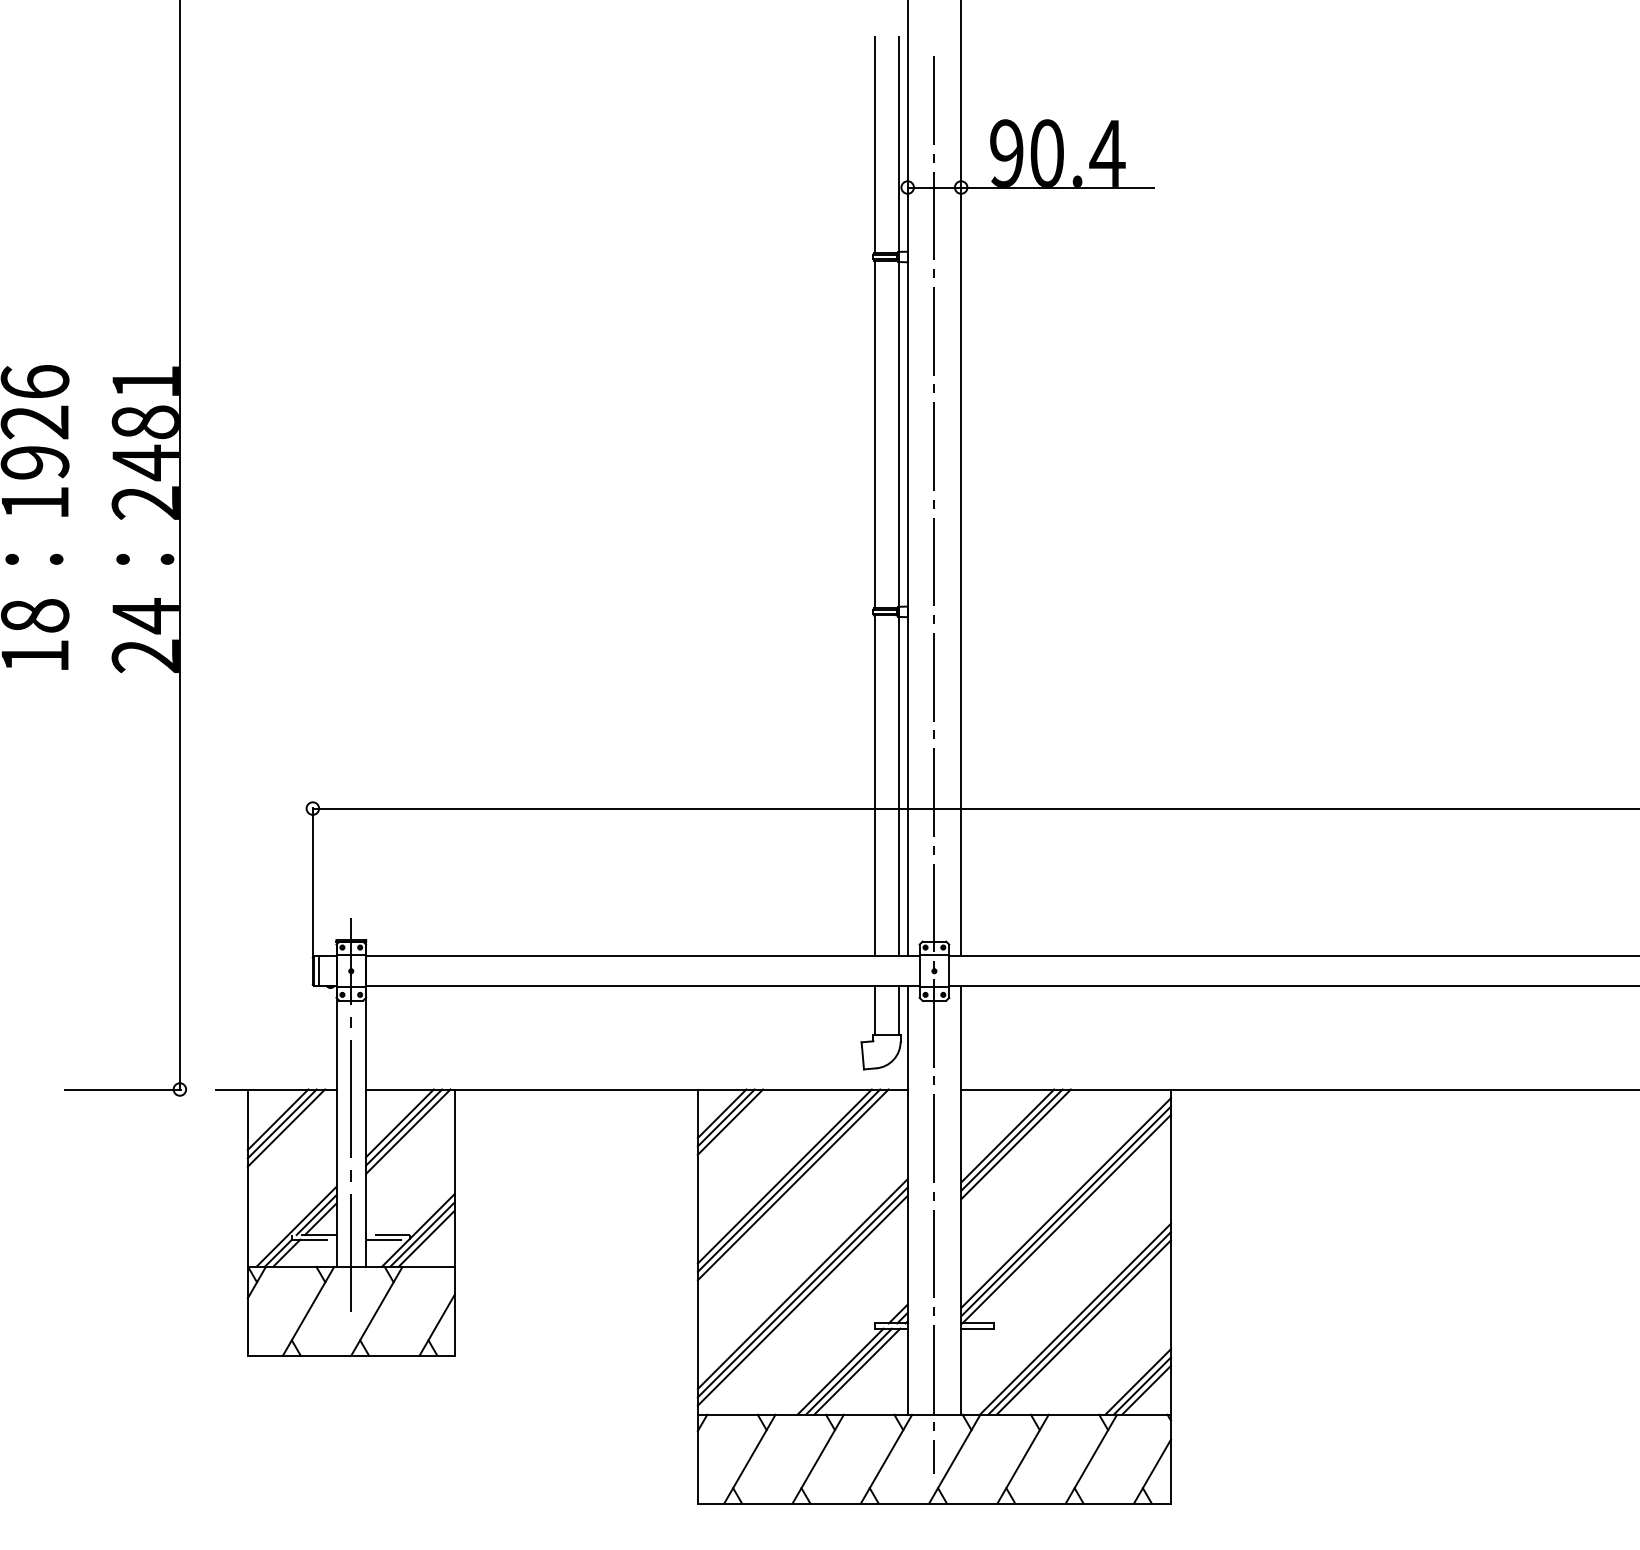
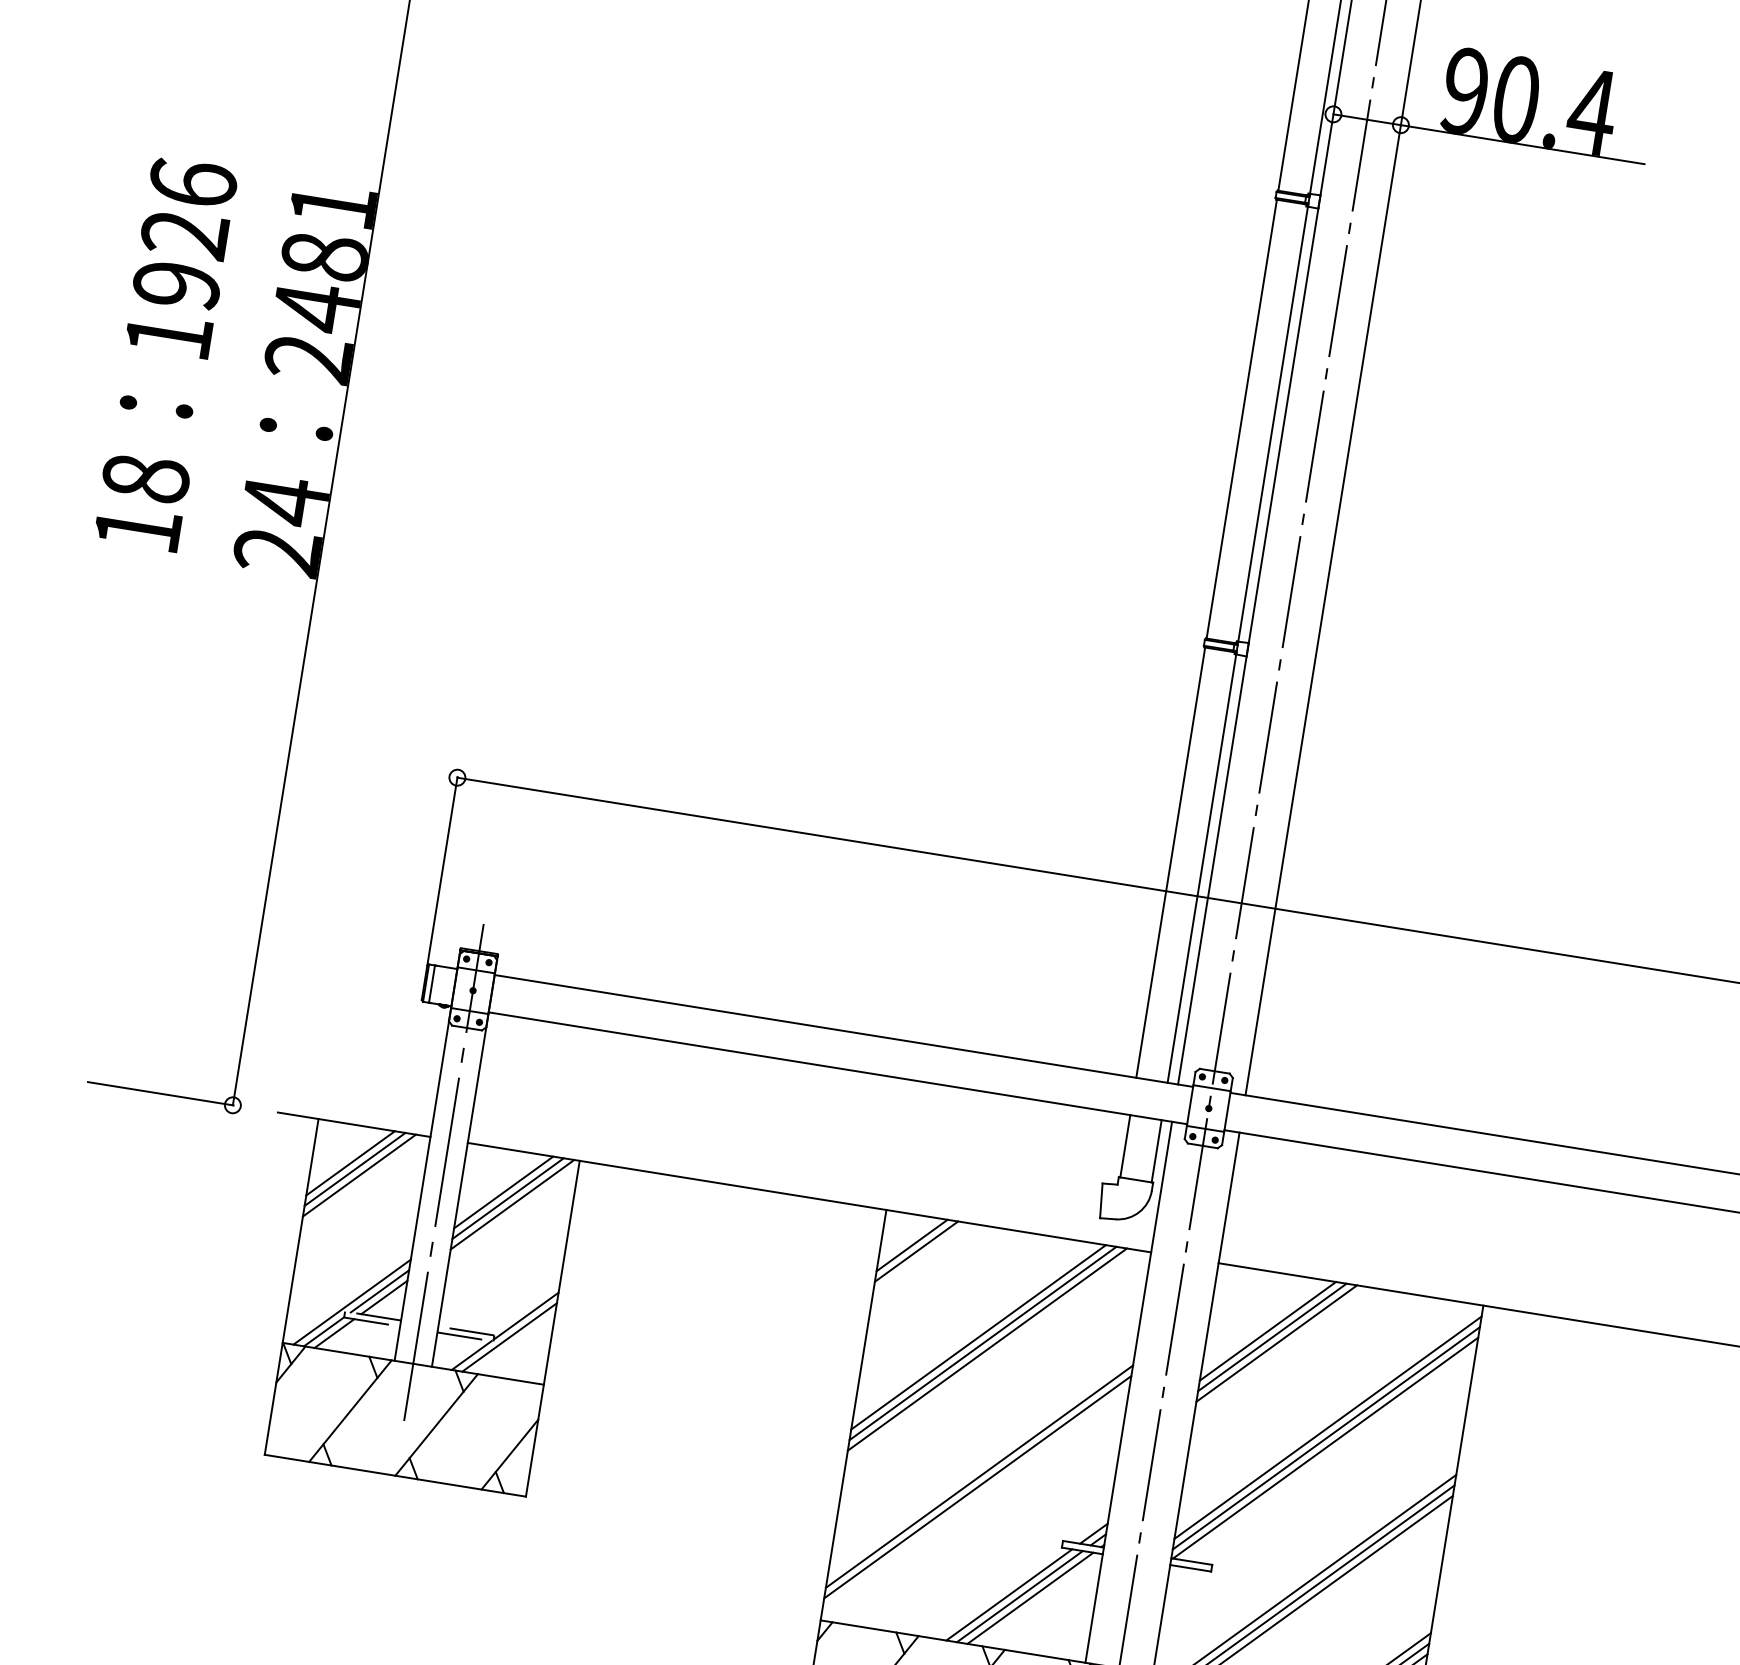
line: (730, 1121) -> (921, 1256), removed
line: (426, 1238) -> (513, 1343), removed
line: (802, 1300) -> (975, 1497), removed

